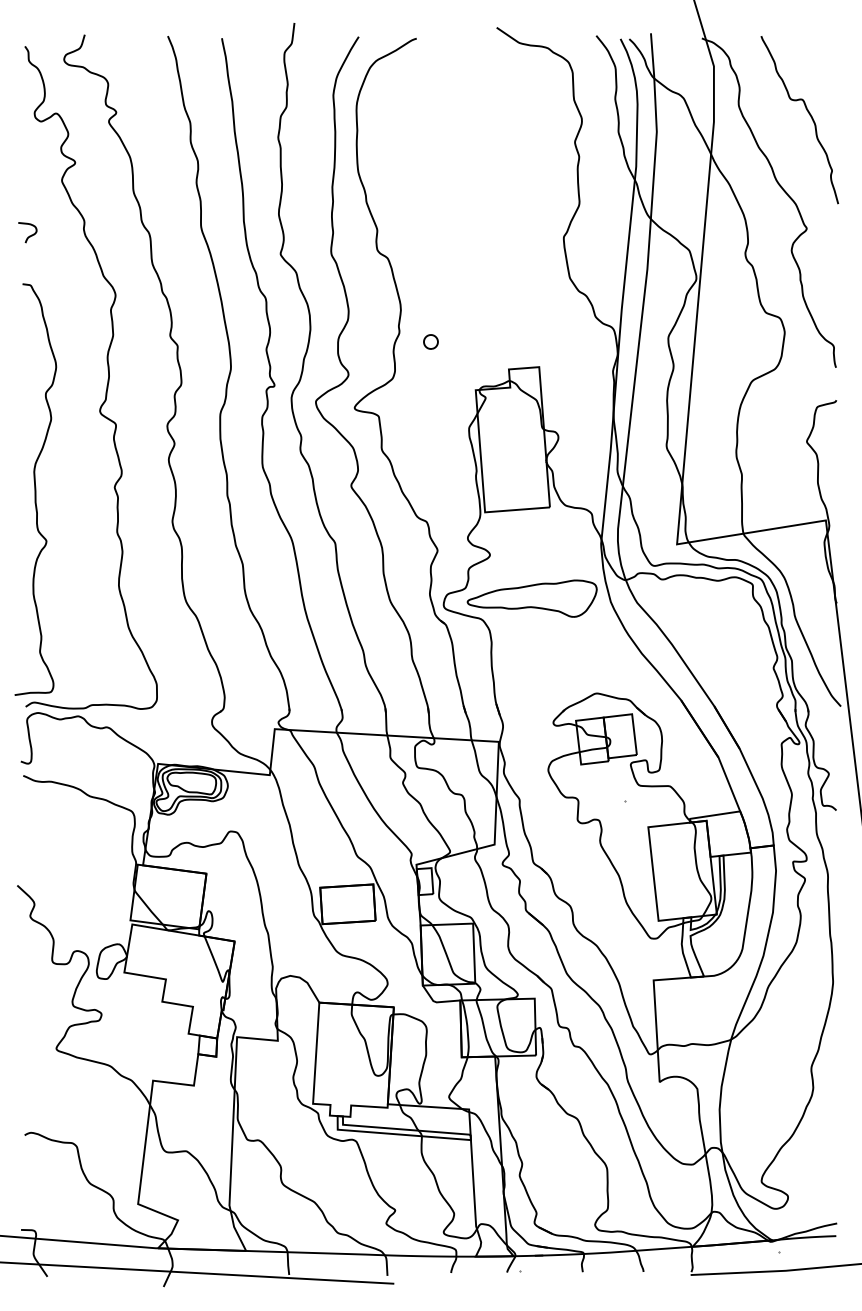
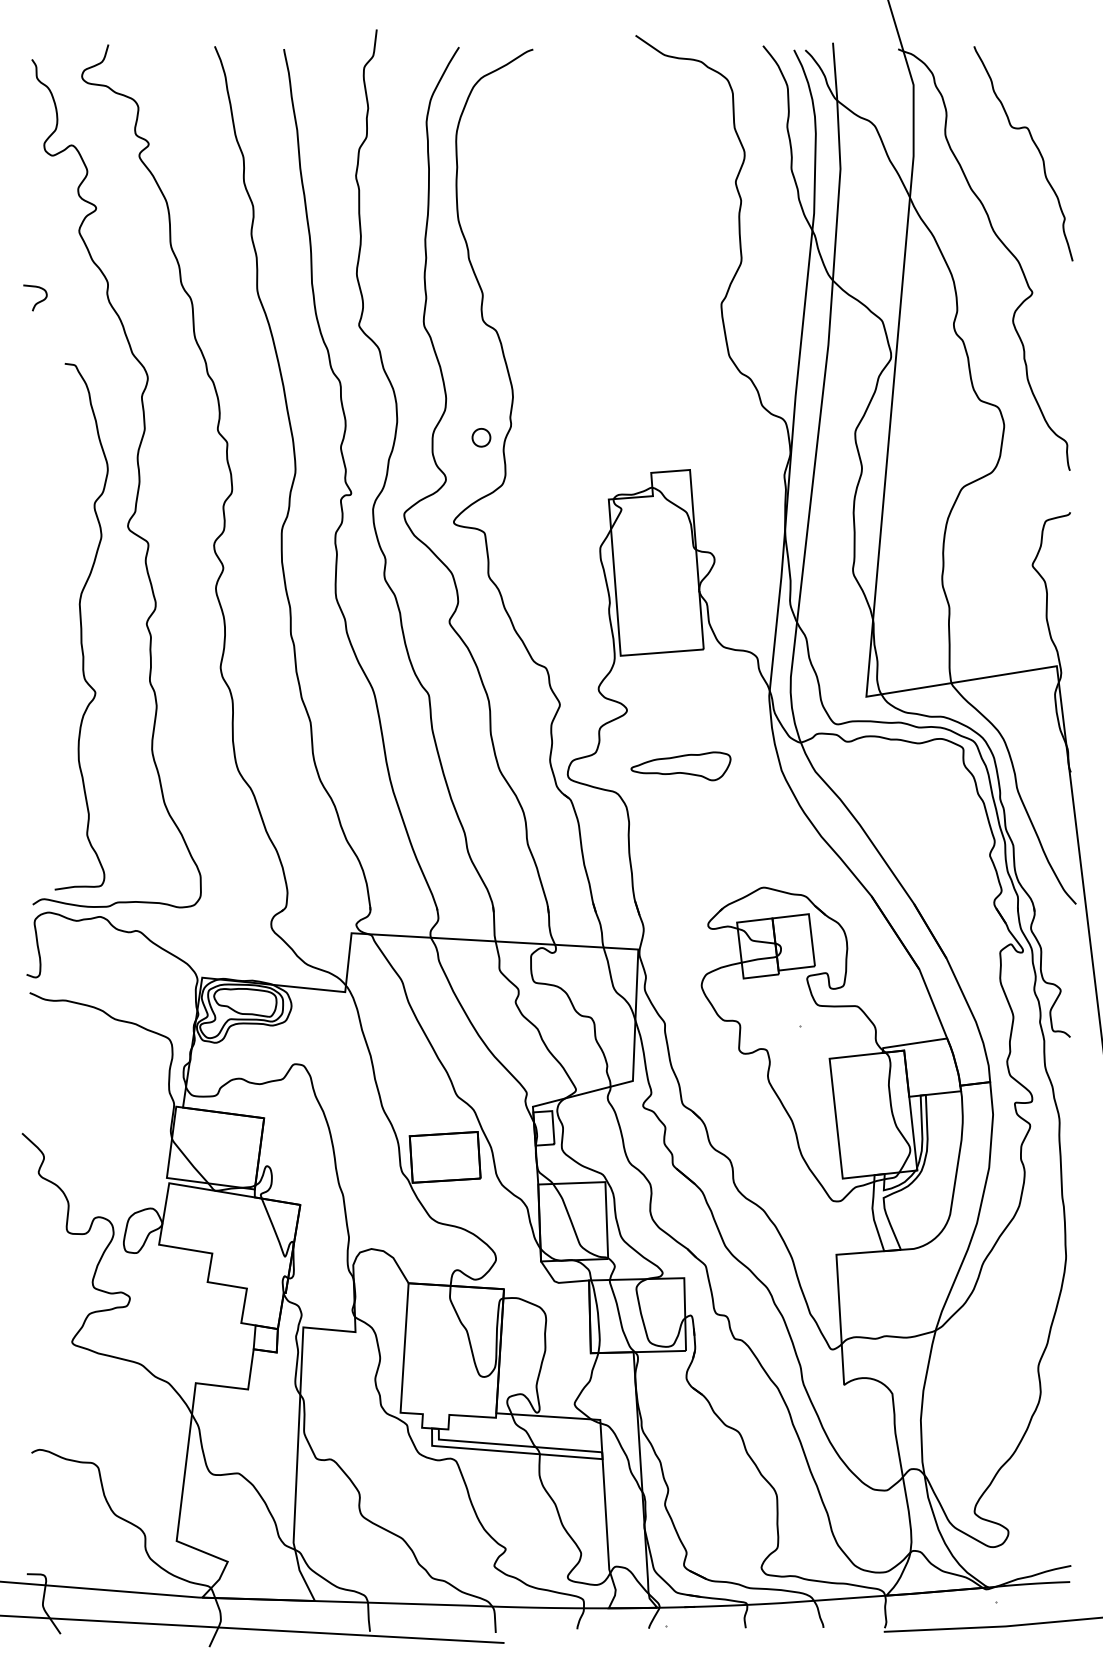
part: (431, 341) -> (481, 437), moved
curve: (35, 489) -> (81, 626), moved
part: (531, 598) -> (680, 766), size x0.6

